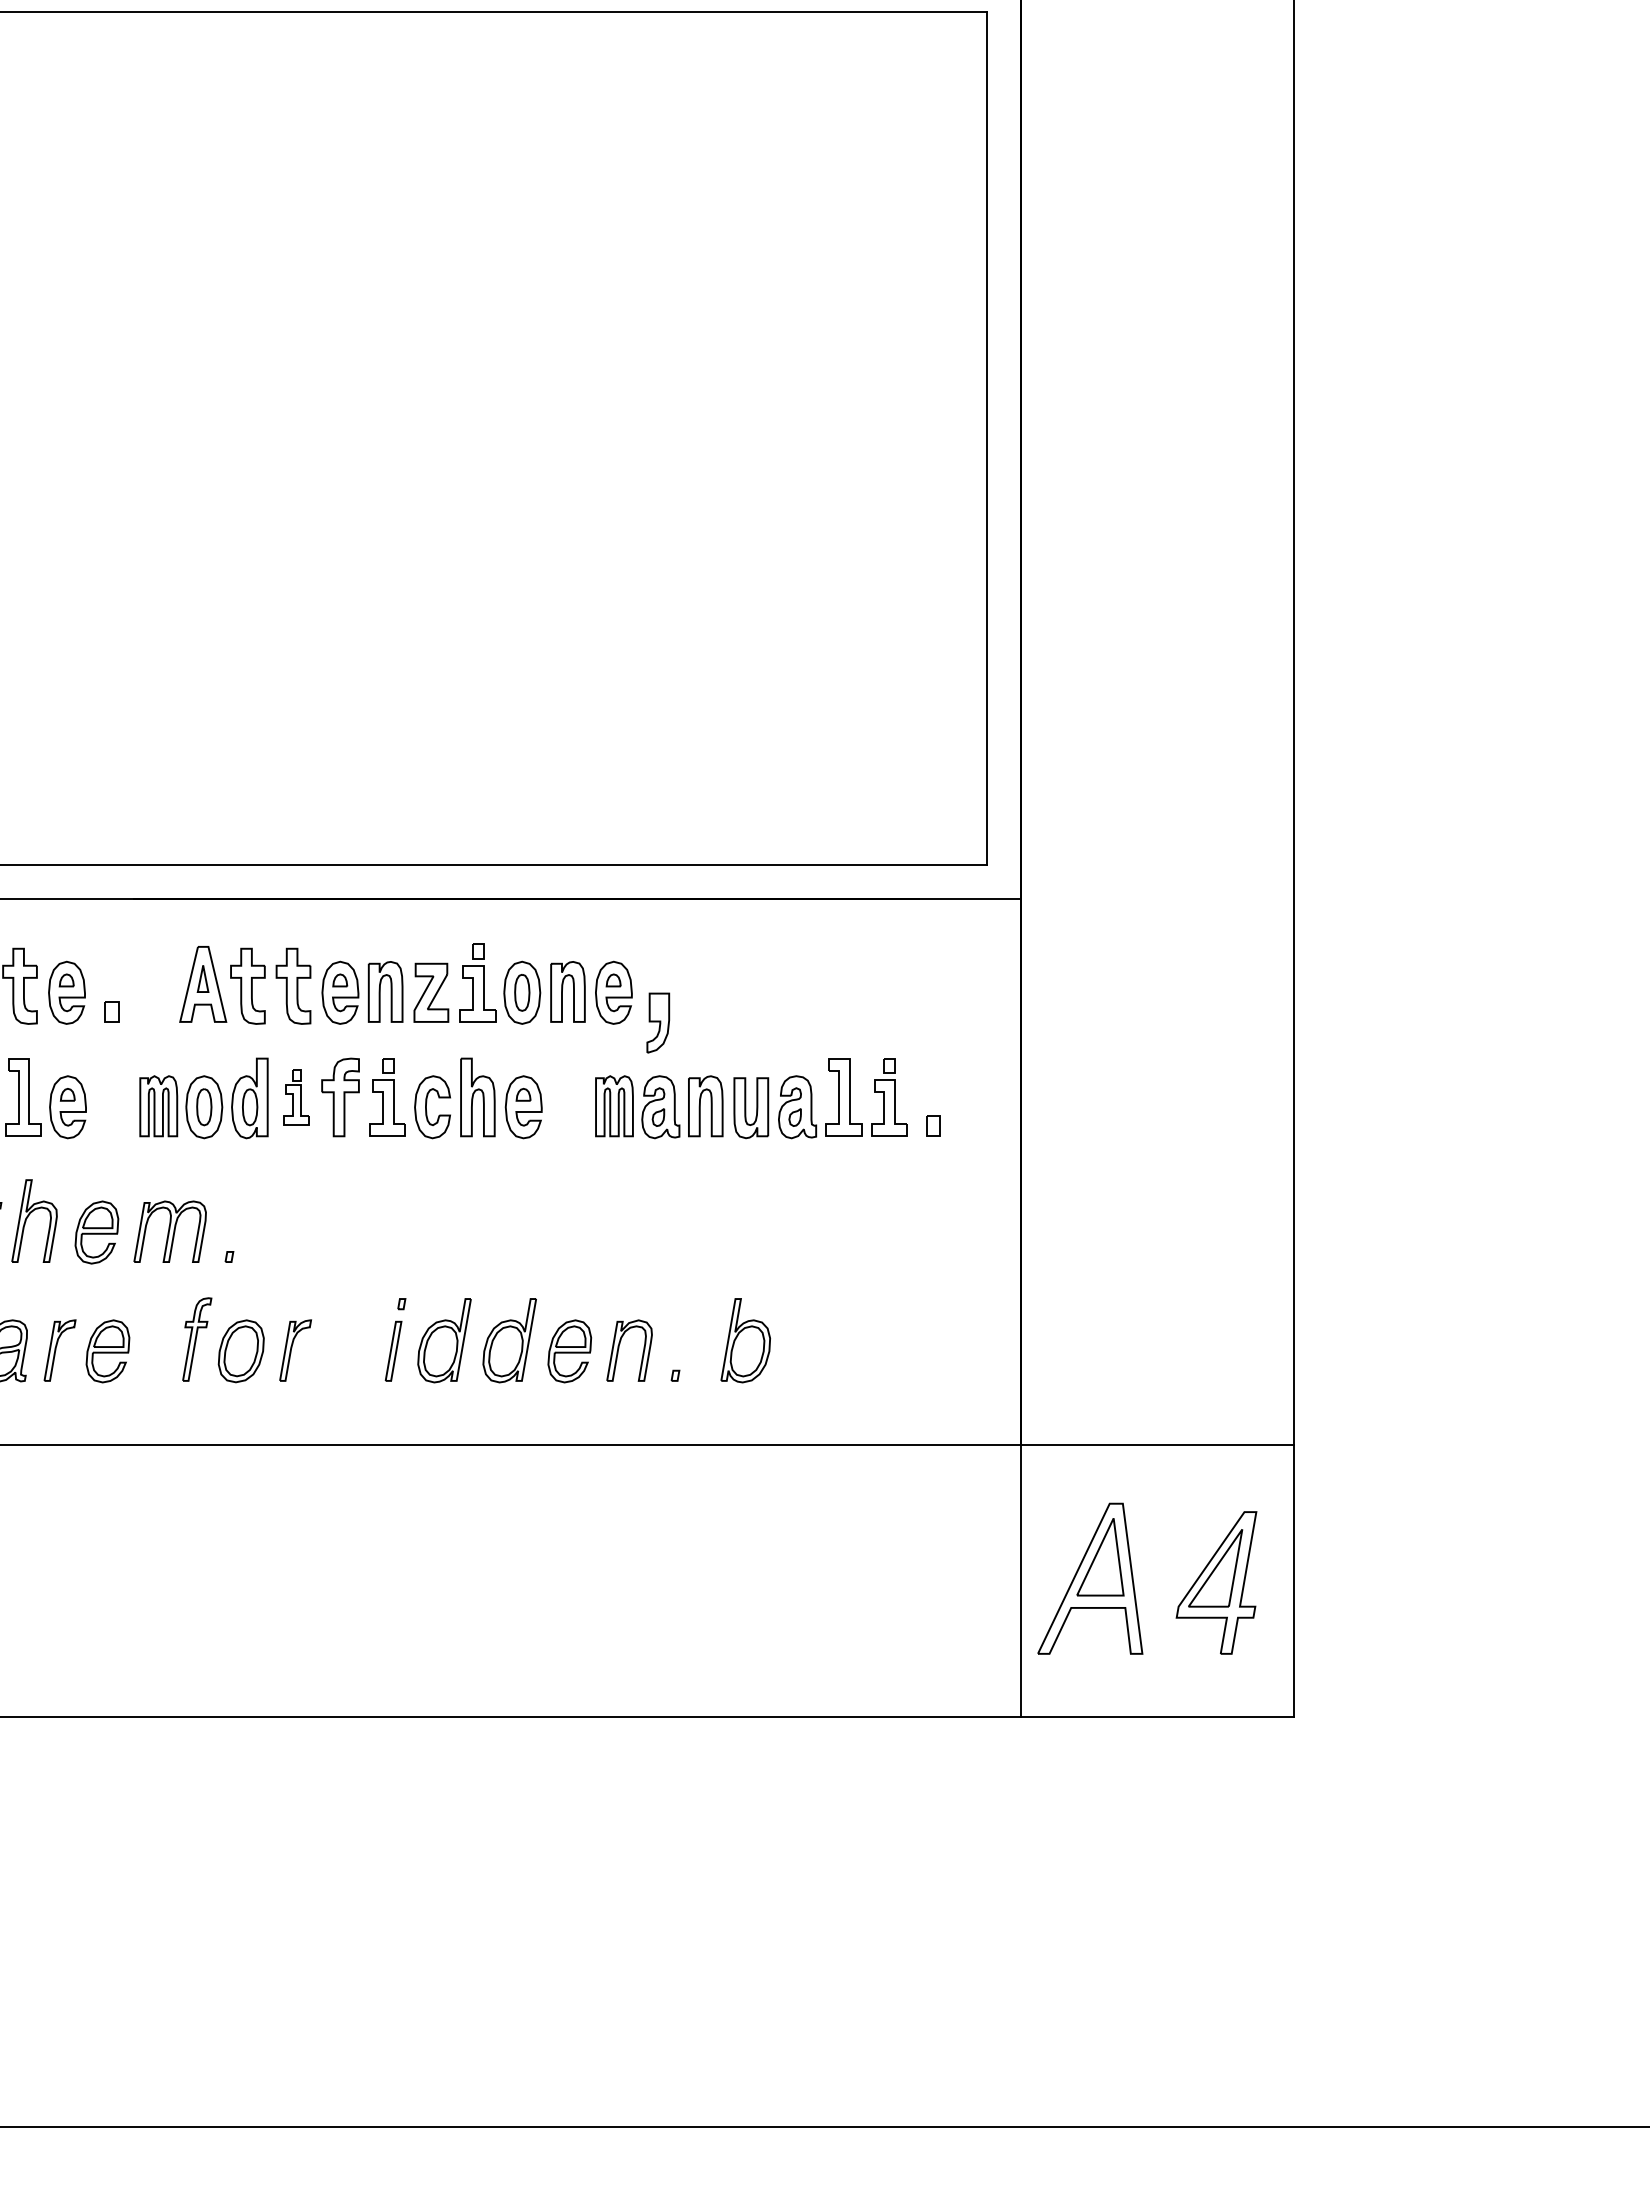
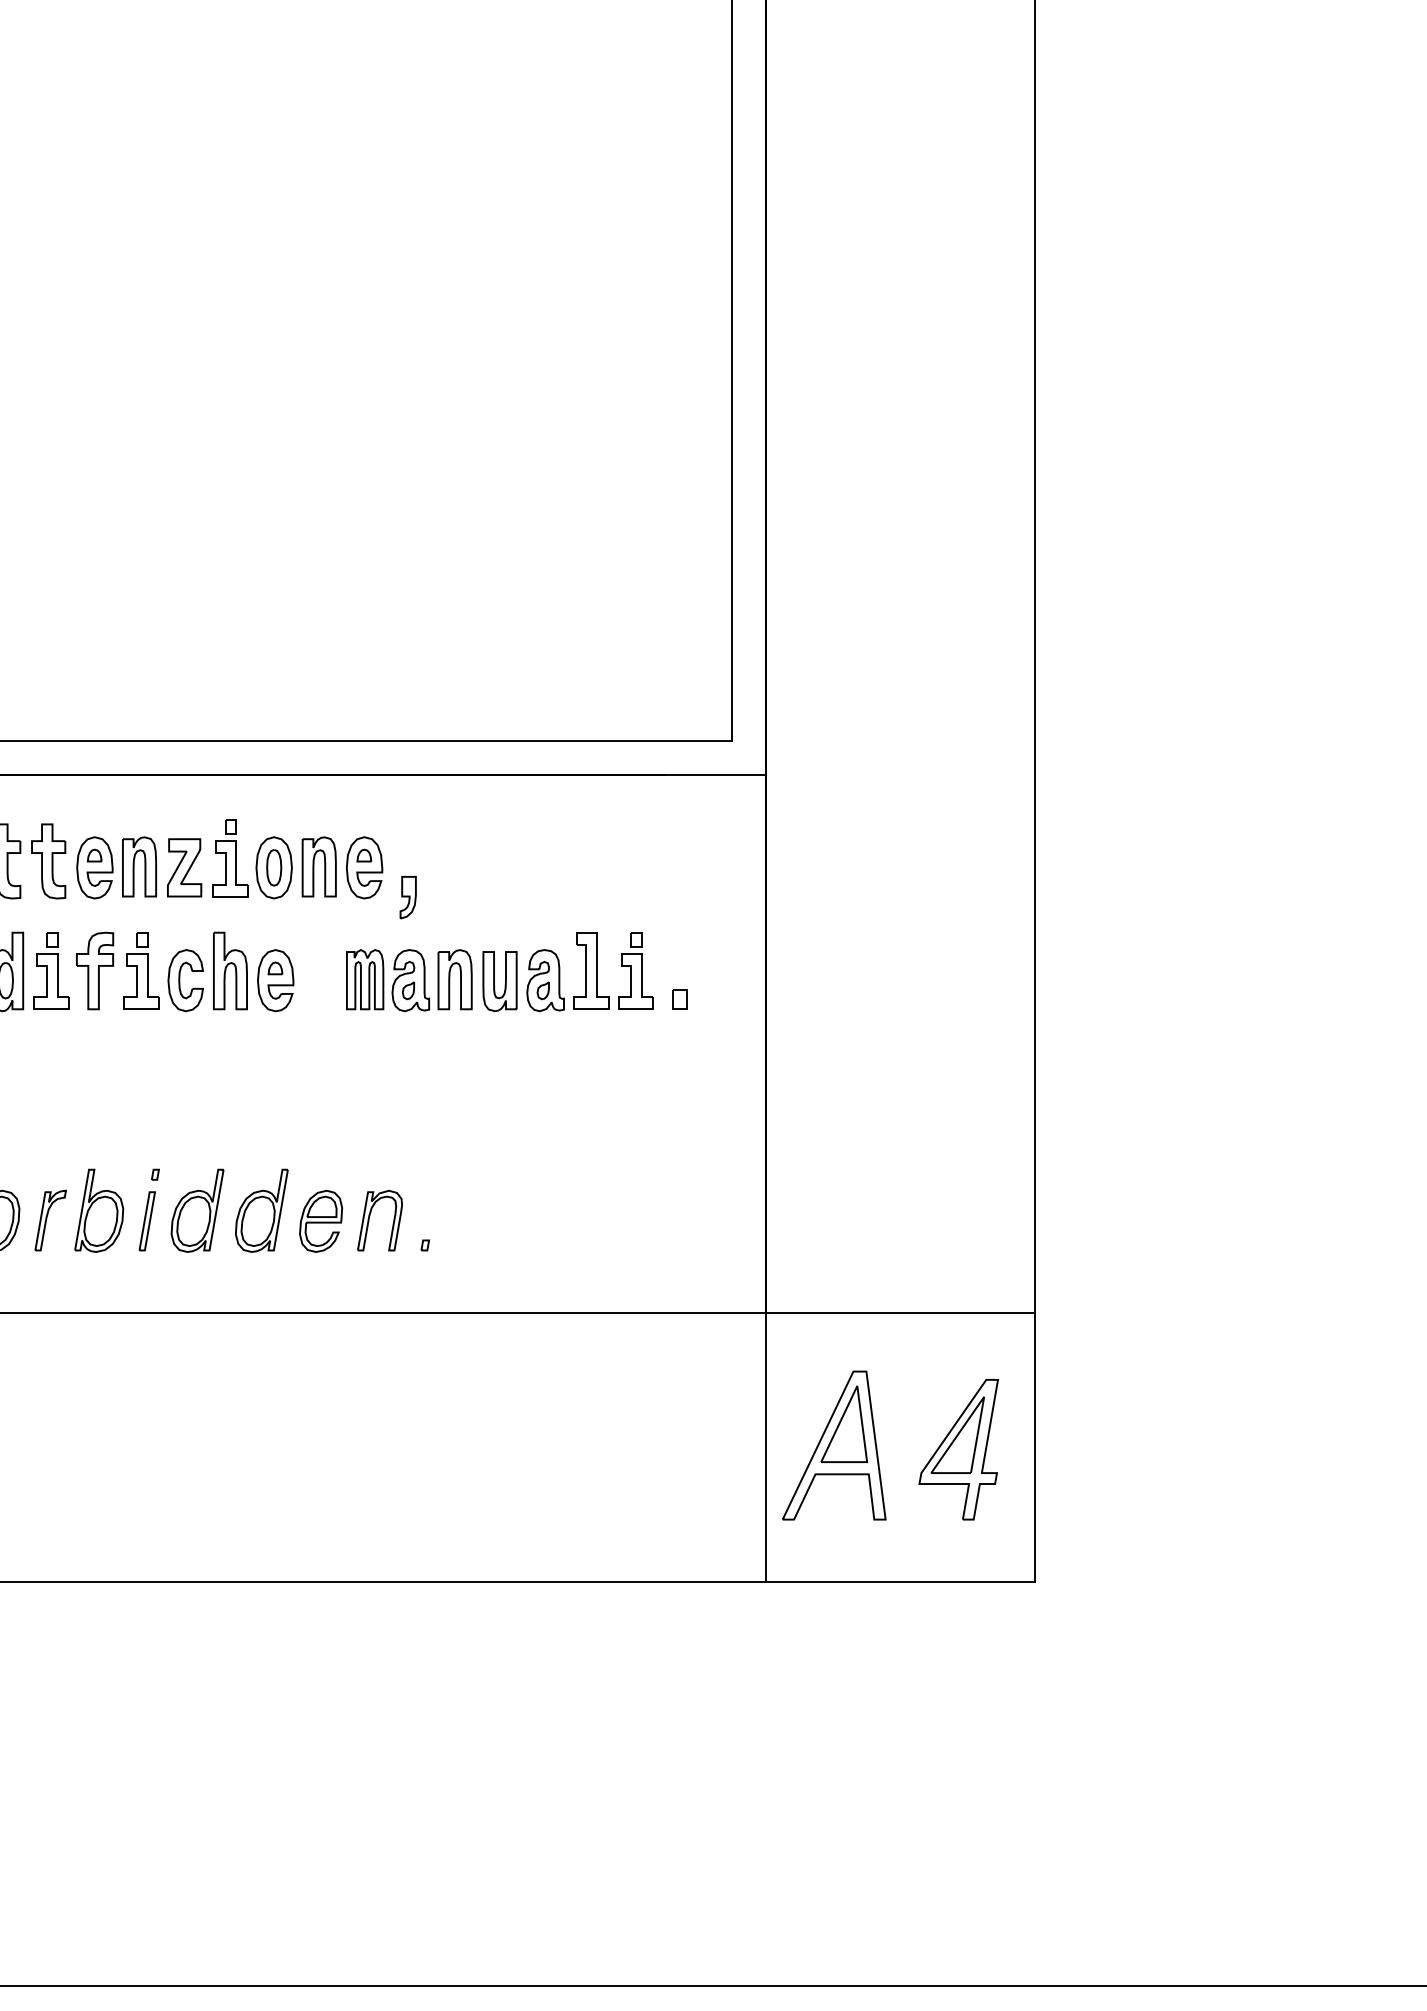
part: (657, 1022) -> (407, 897), size x0.71
part: (296, 1097) -> (51, 971), size x1.43
part: (745, 1340) -> (98, 1210), moved

